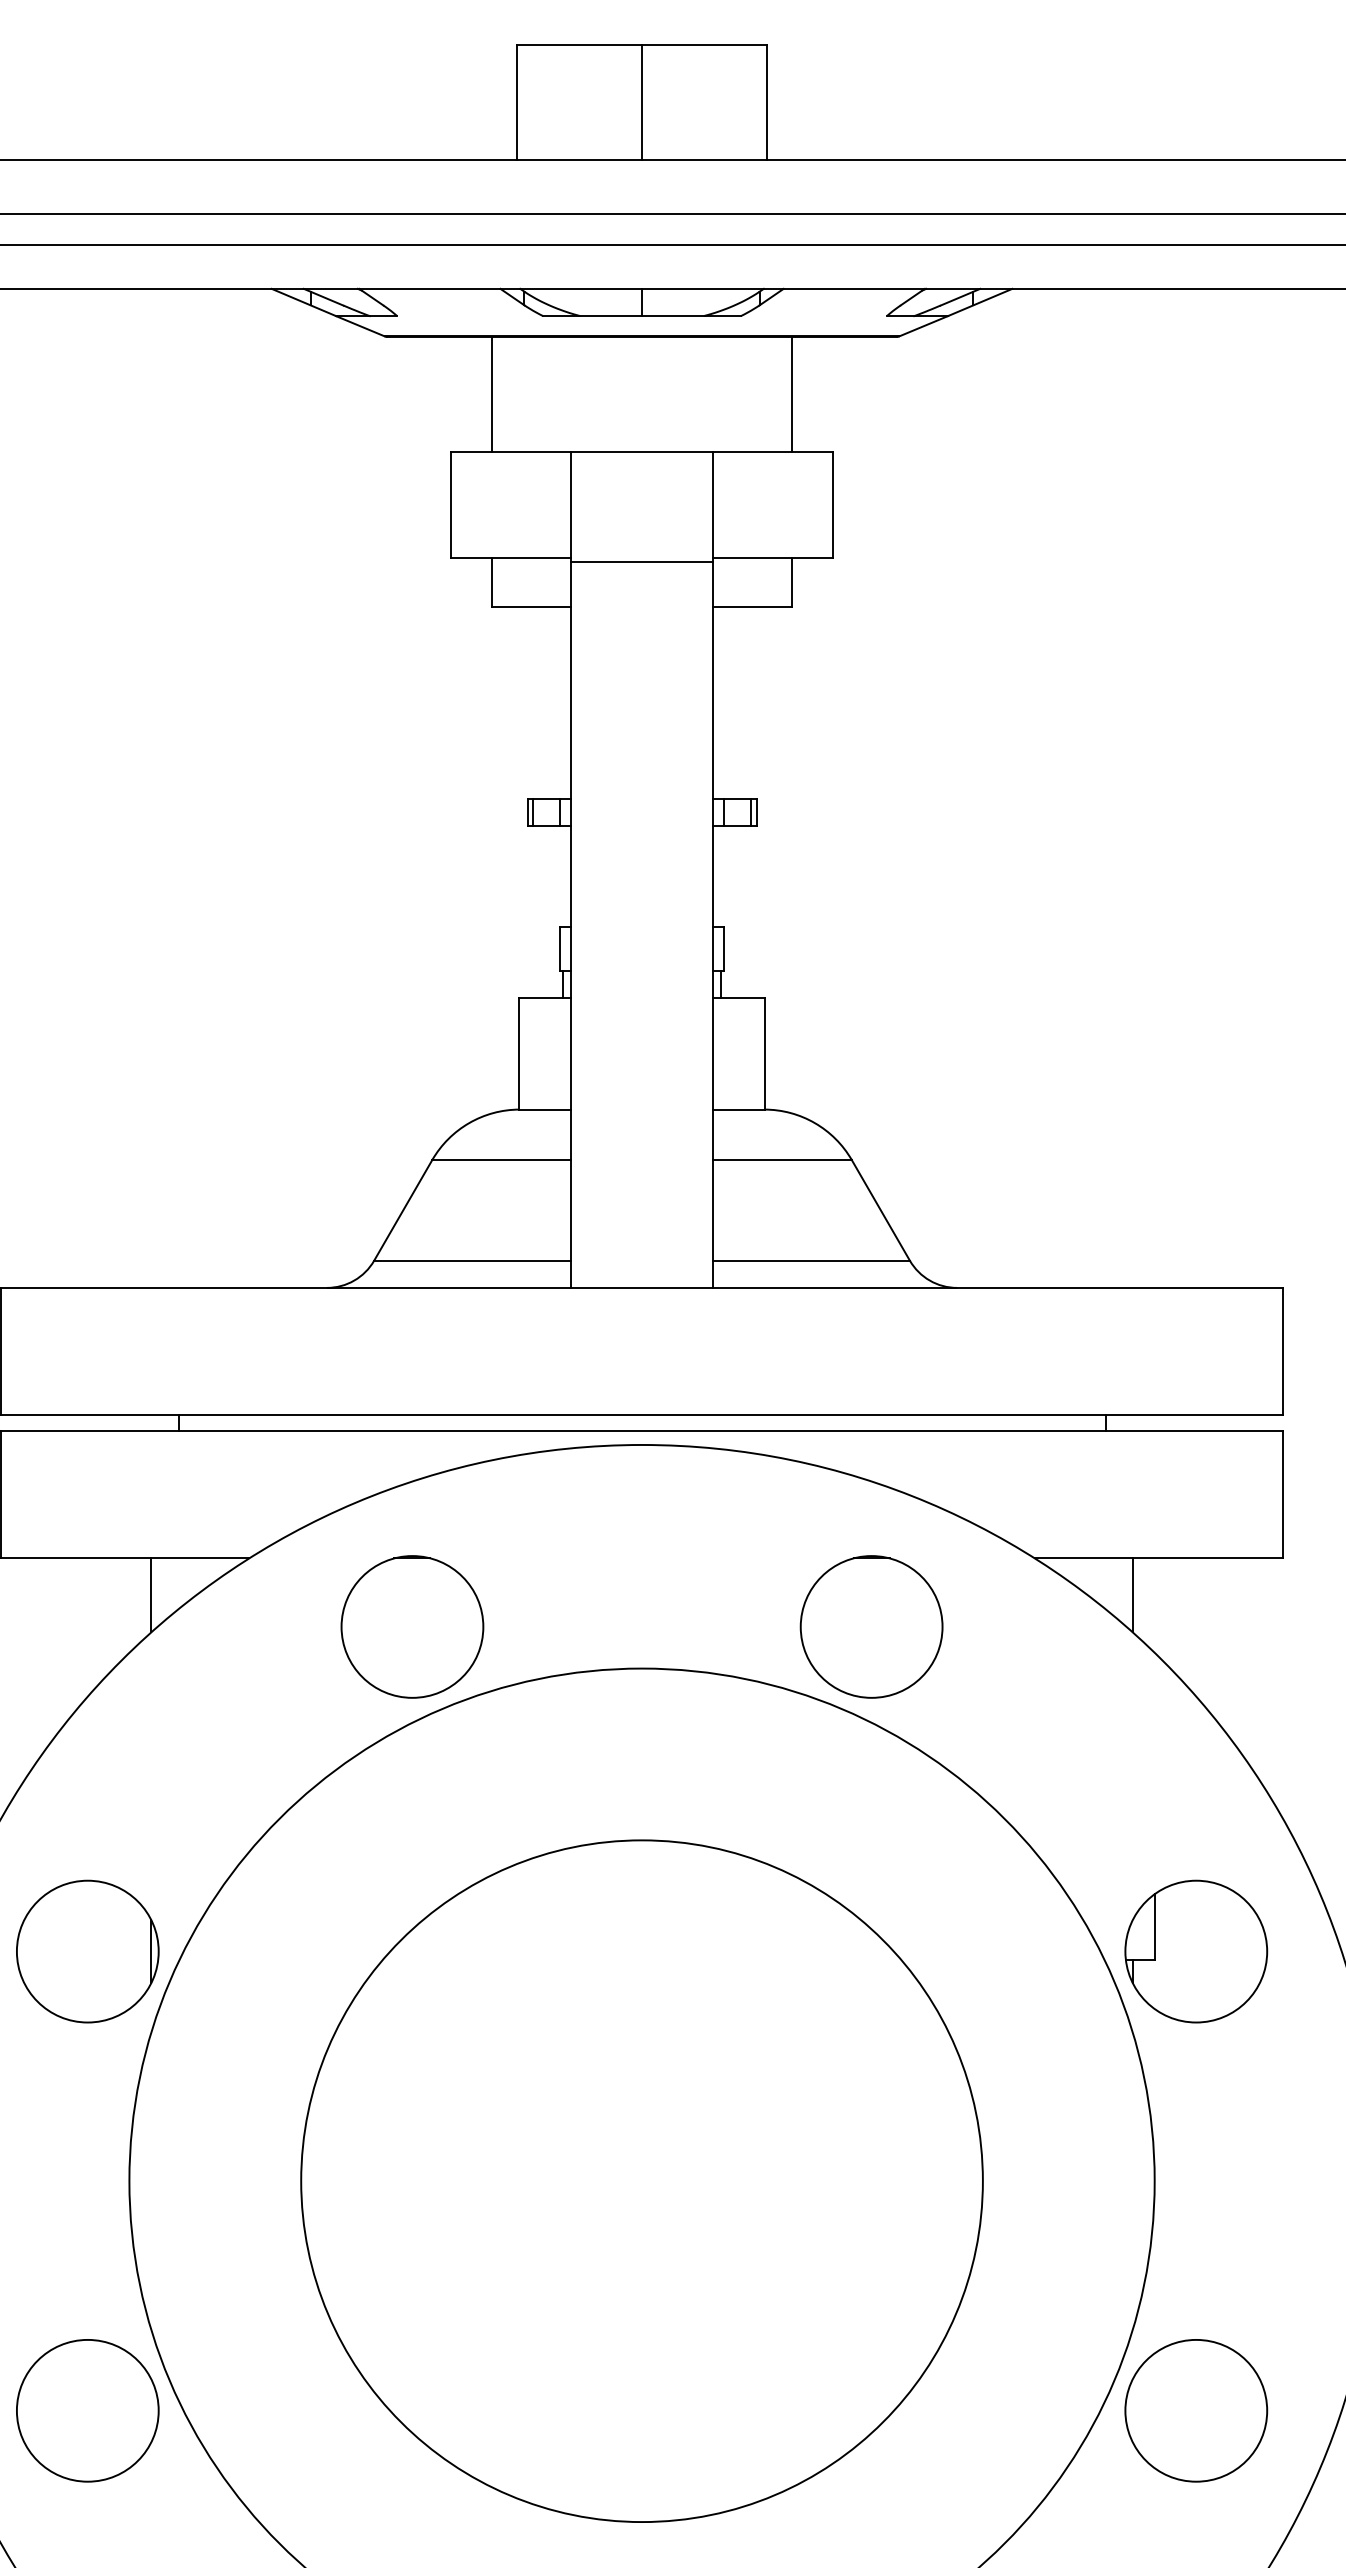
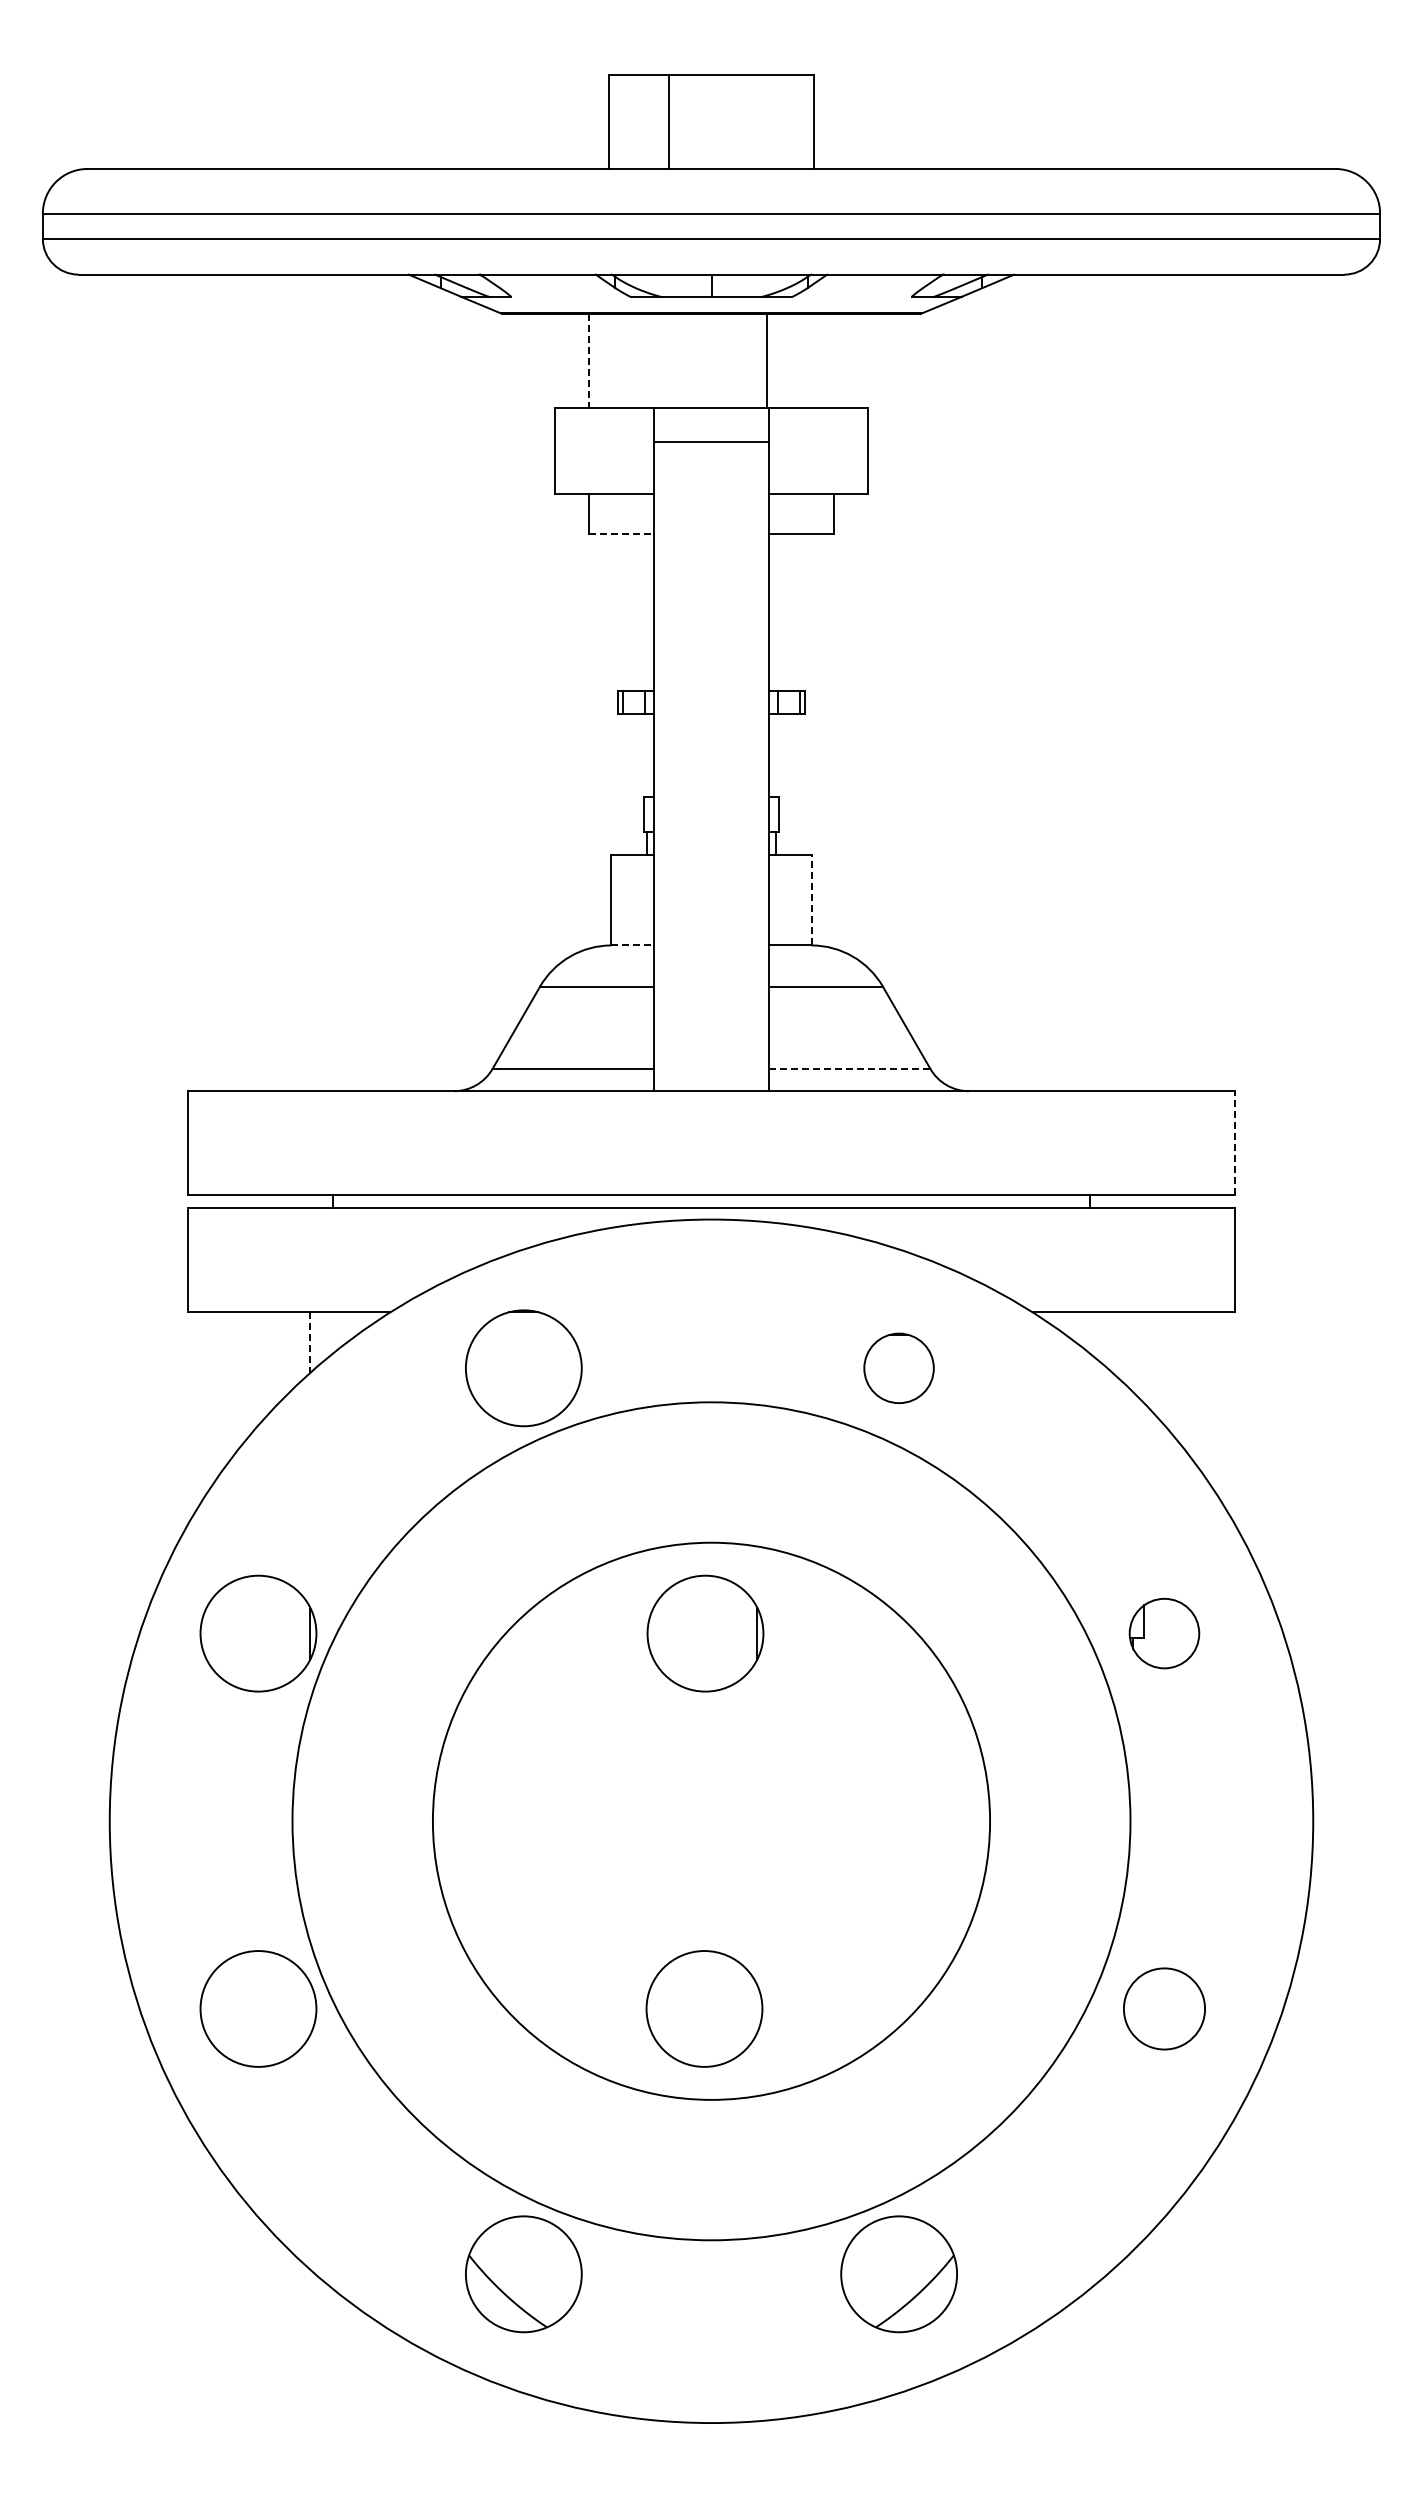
line: (642, 101) -> (668, 121), moved
line: (792, 393) -> (767, 360), moved
line: (491, 395) -> (588, 361), solid -> dashed
line: (642, 561) -> (711, 442), moved
line: (531, 606) -> (621, 534), solid -> dashed
line: (764, 1053) -> (811, 899), solid -> dashed
line: (545, 1109) -> (632, 945), solid -> dashed
line: (812, 1260) -> (850, 1068), solid -> dashed
line: (1283, 1351) -> (1235, 1143), solid -> dashed
line: (1132, 1595) -> (1112, 1342), removed
line: (151, 1596) -> (310, 1343), solid -> dashed
part: (870, 1627) -> (898, 1368), size x0.6
part: (634, 1951) -> (705, 1633), added
part: (1196, 1951) -> (1164, 1633), size x0.6
circle: (633, 2410) -> (704, 2008), added
circle: (1196, 2410) -> (1164, 2008), size x0.7

